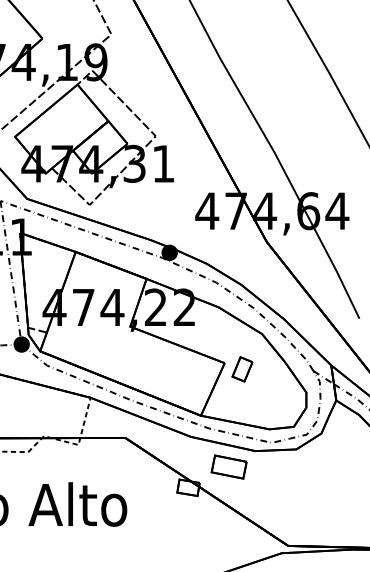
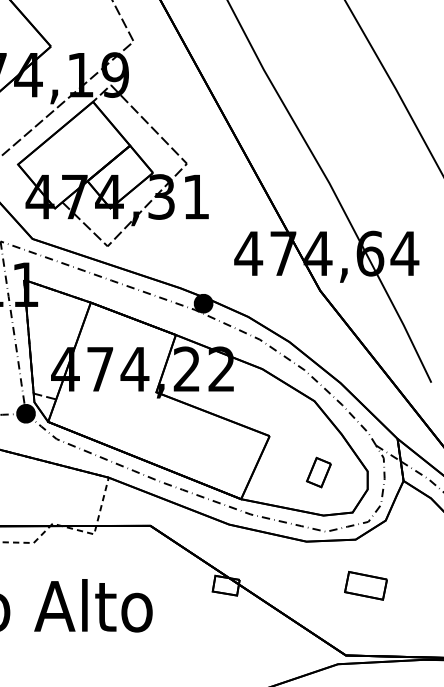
part: (242, 369) -> (318, 472), moved
part: (228, 466) -> (365, 585), moved

